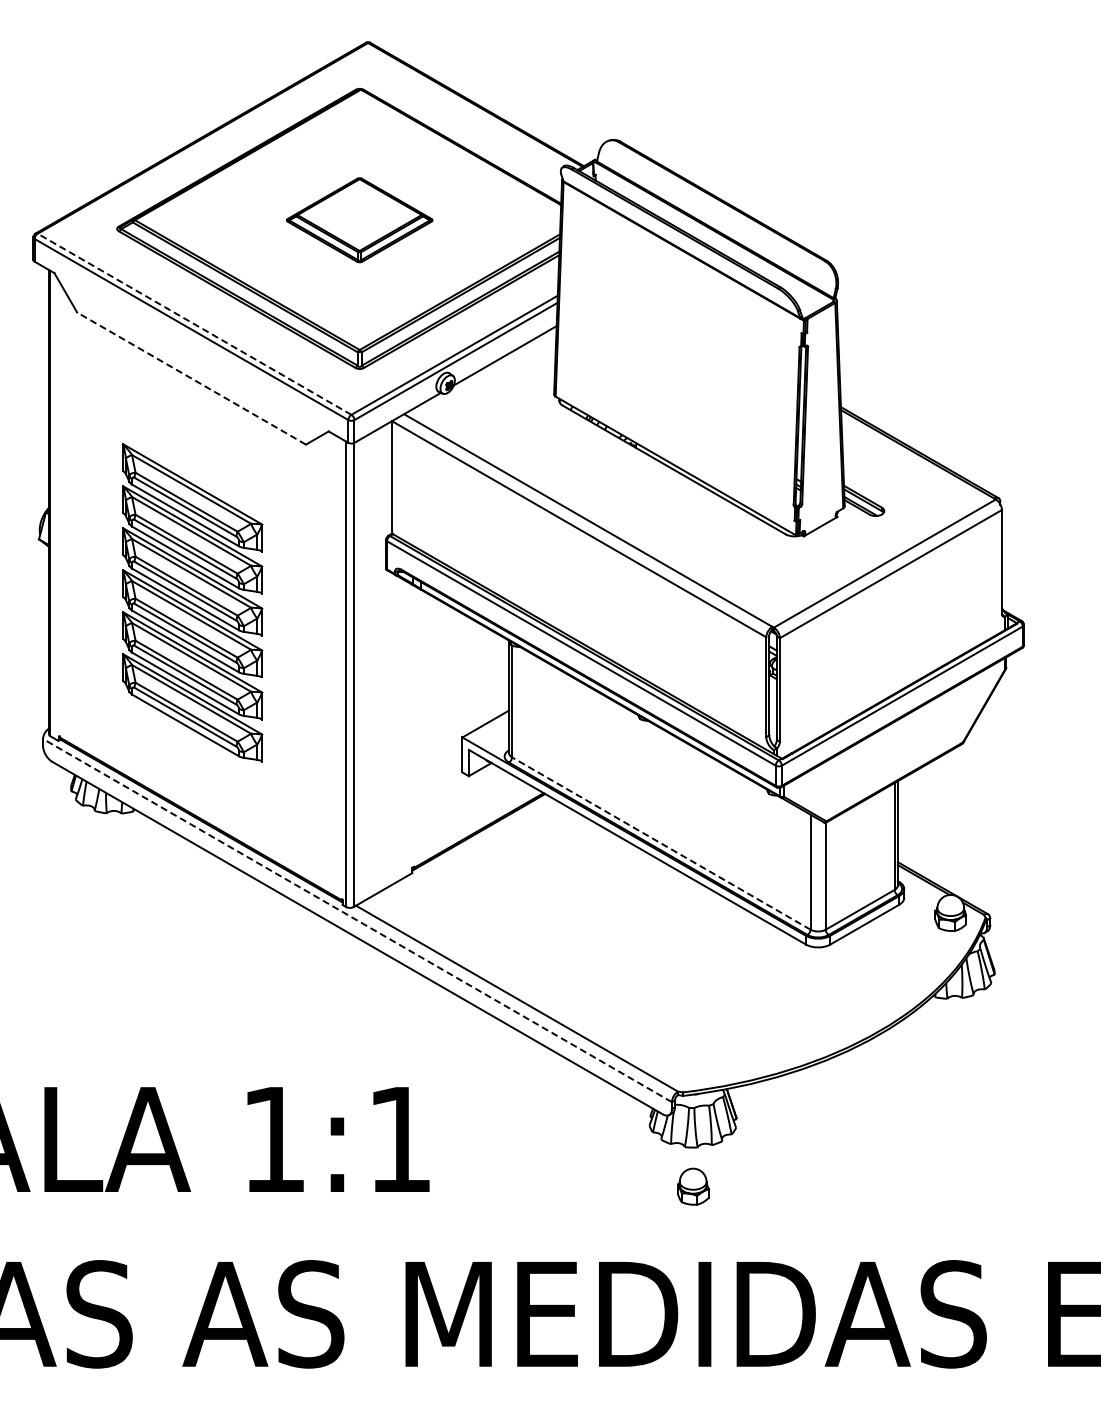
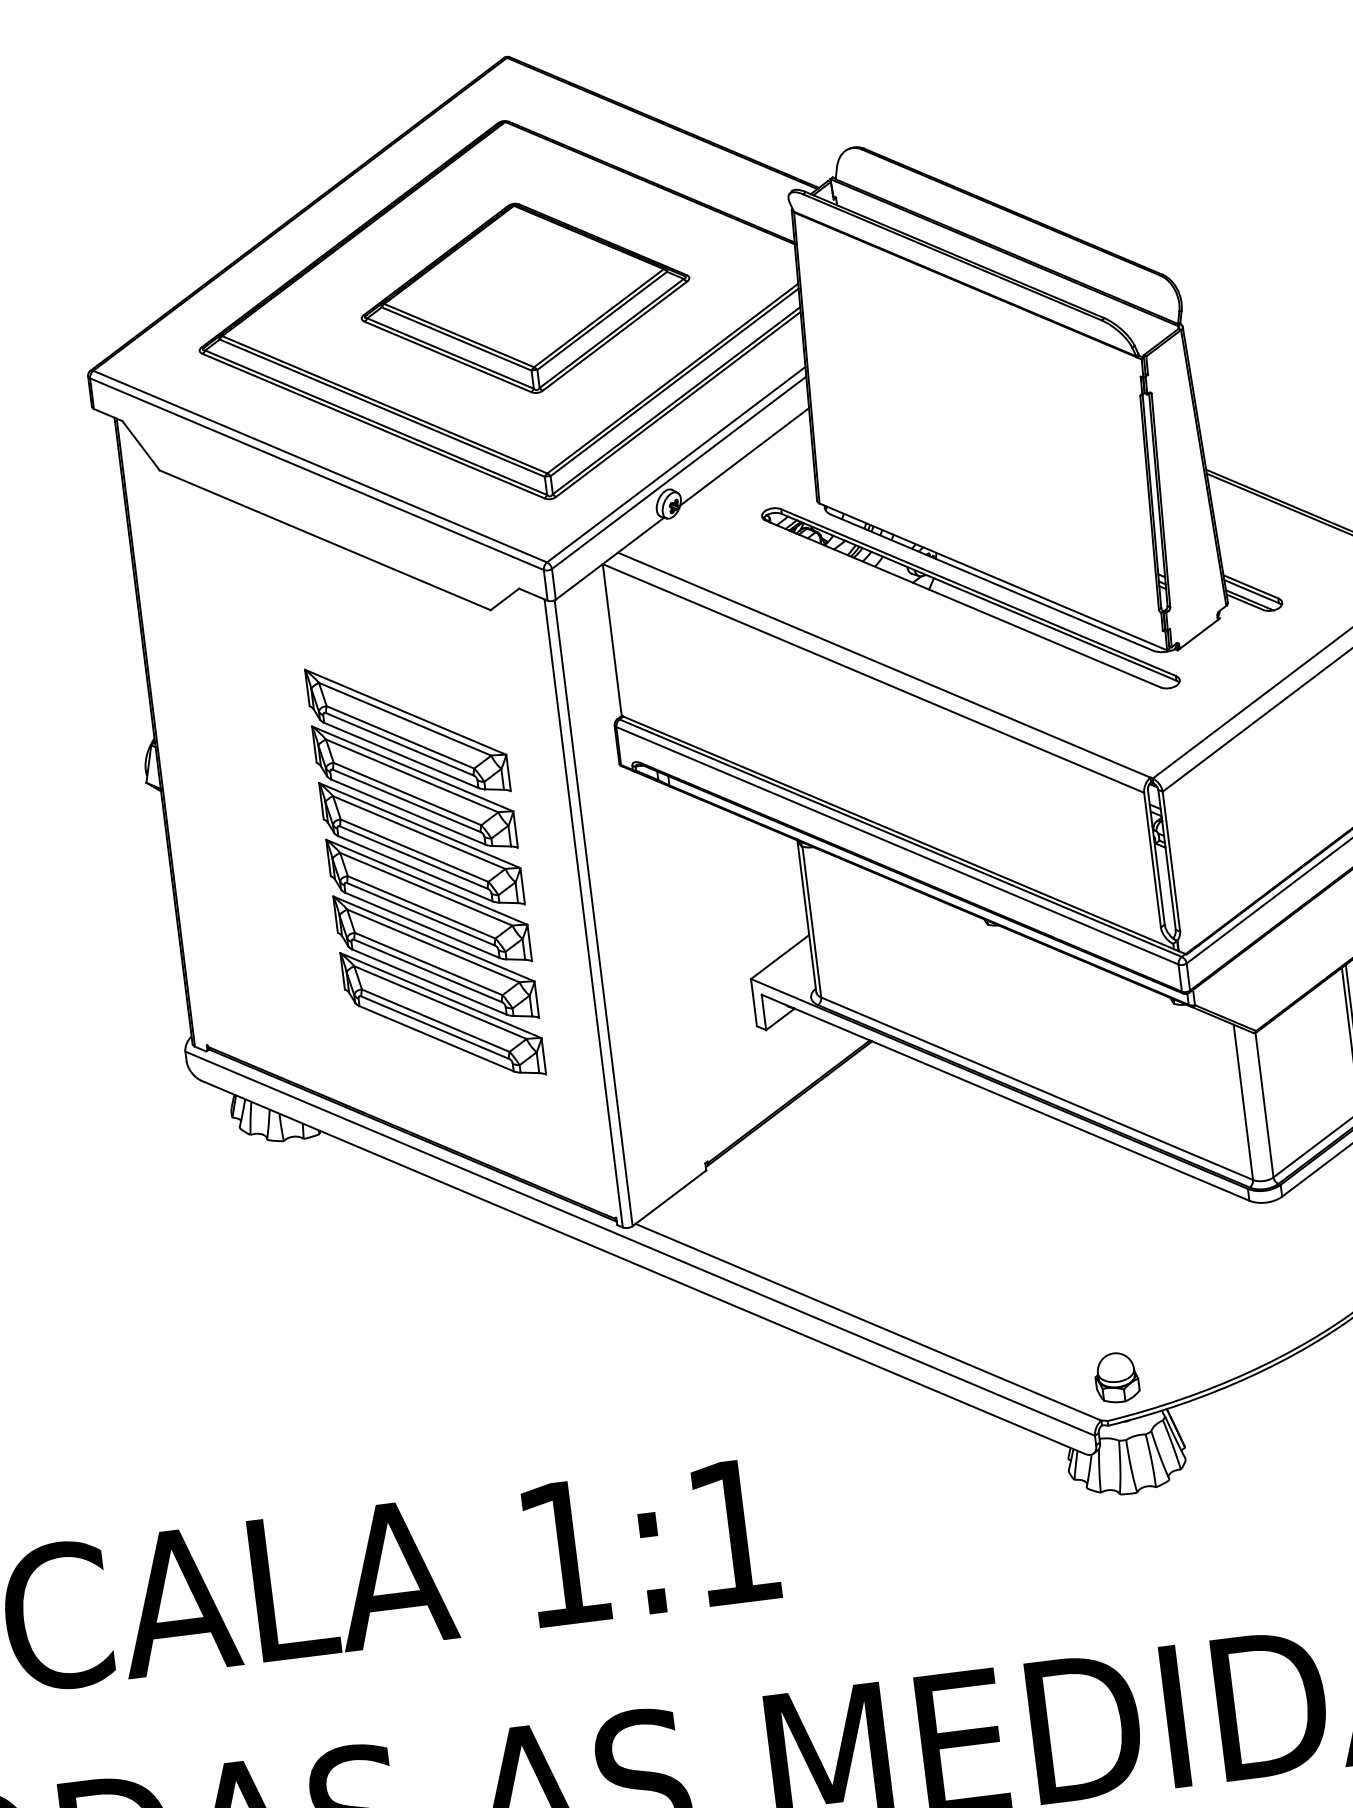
part: (359, 220) -> (525, 298), size x1.67
line: (194, 324) -> (320, 466), dashed -> solid
line: (191, 378) -> (325, 540), dashed -> solid
part: (657, 479) -> (970, 598), added
part: (192, 602) -> (425, 871), moved
line: (660, 843) -> (1036, 1088), dashed -> solid
line: (357, 920) -> (640, 1243), dashed -> solid
part: (693, 1186) -> (1117, 1377), moved

